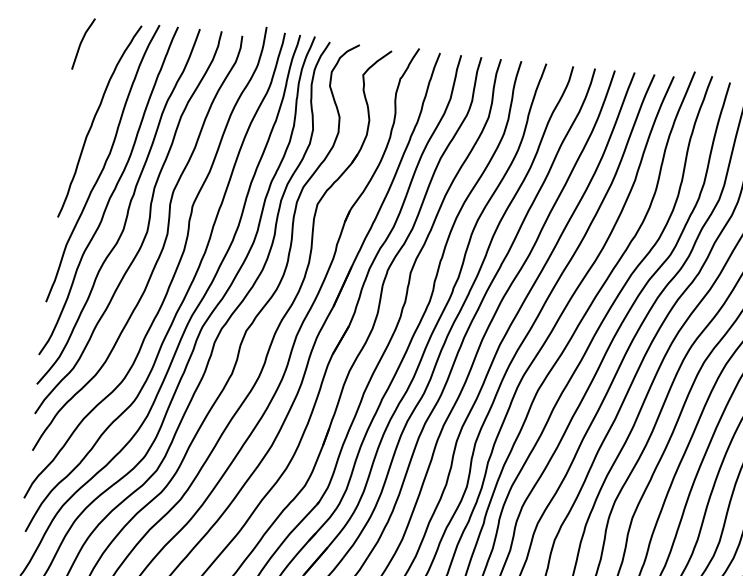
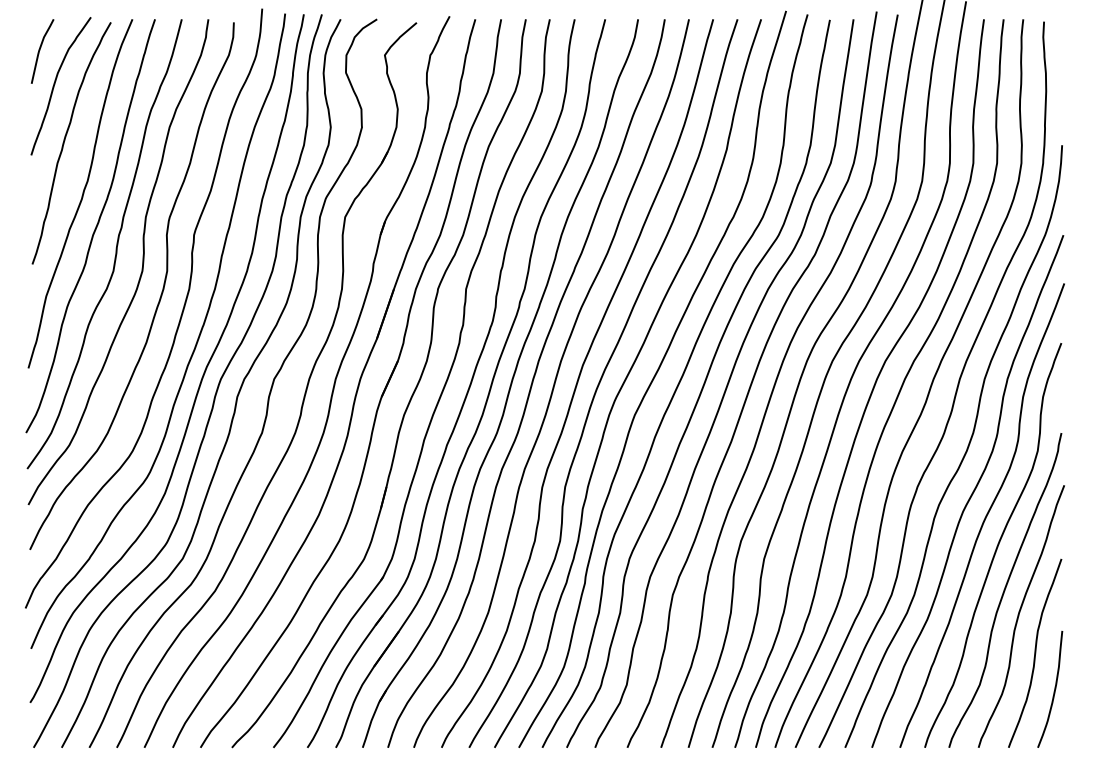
curve: (91, 72) -> (55, 84), added

